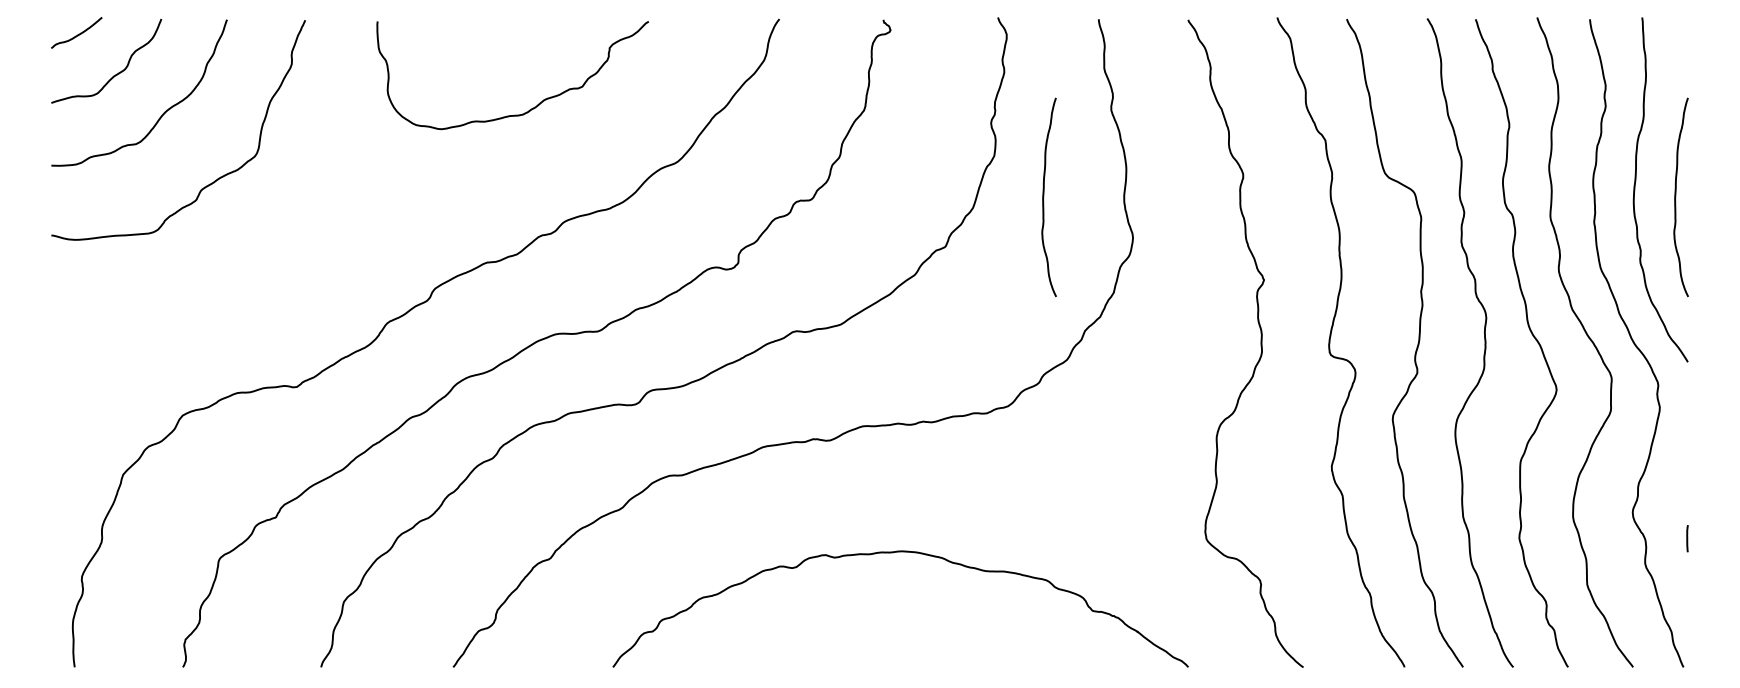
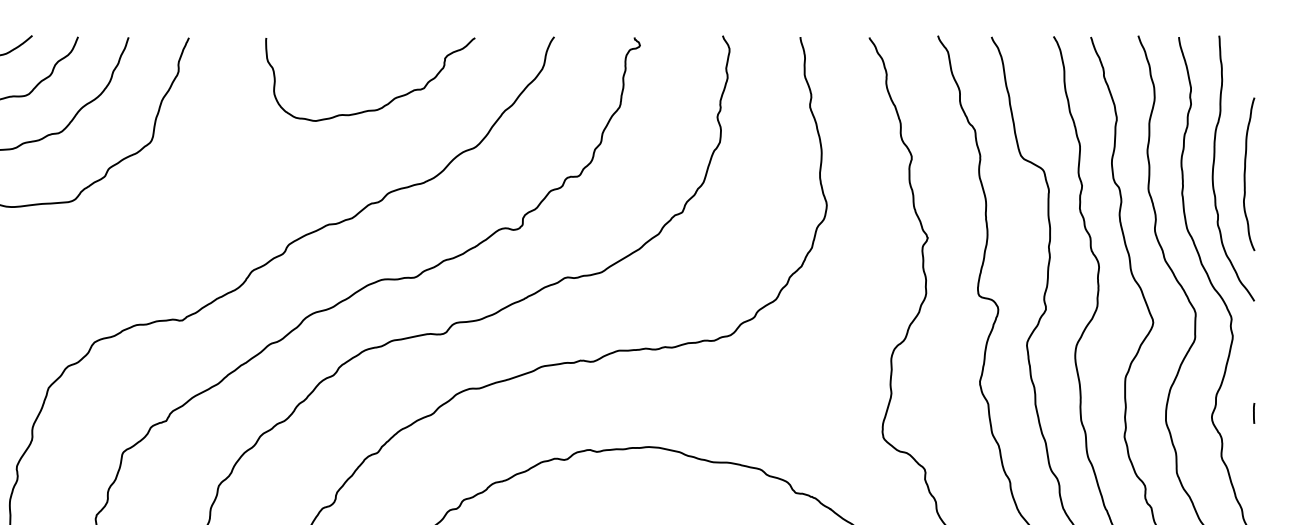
curve: (534, 106) -> (387, 103), moved
curve: (1044, 197) -> (758, 174), removed
line: (1687, 538) -> (1254, 413), moved

